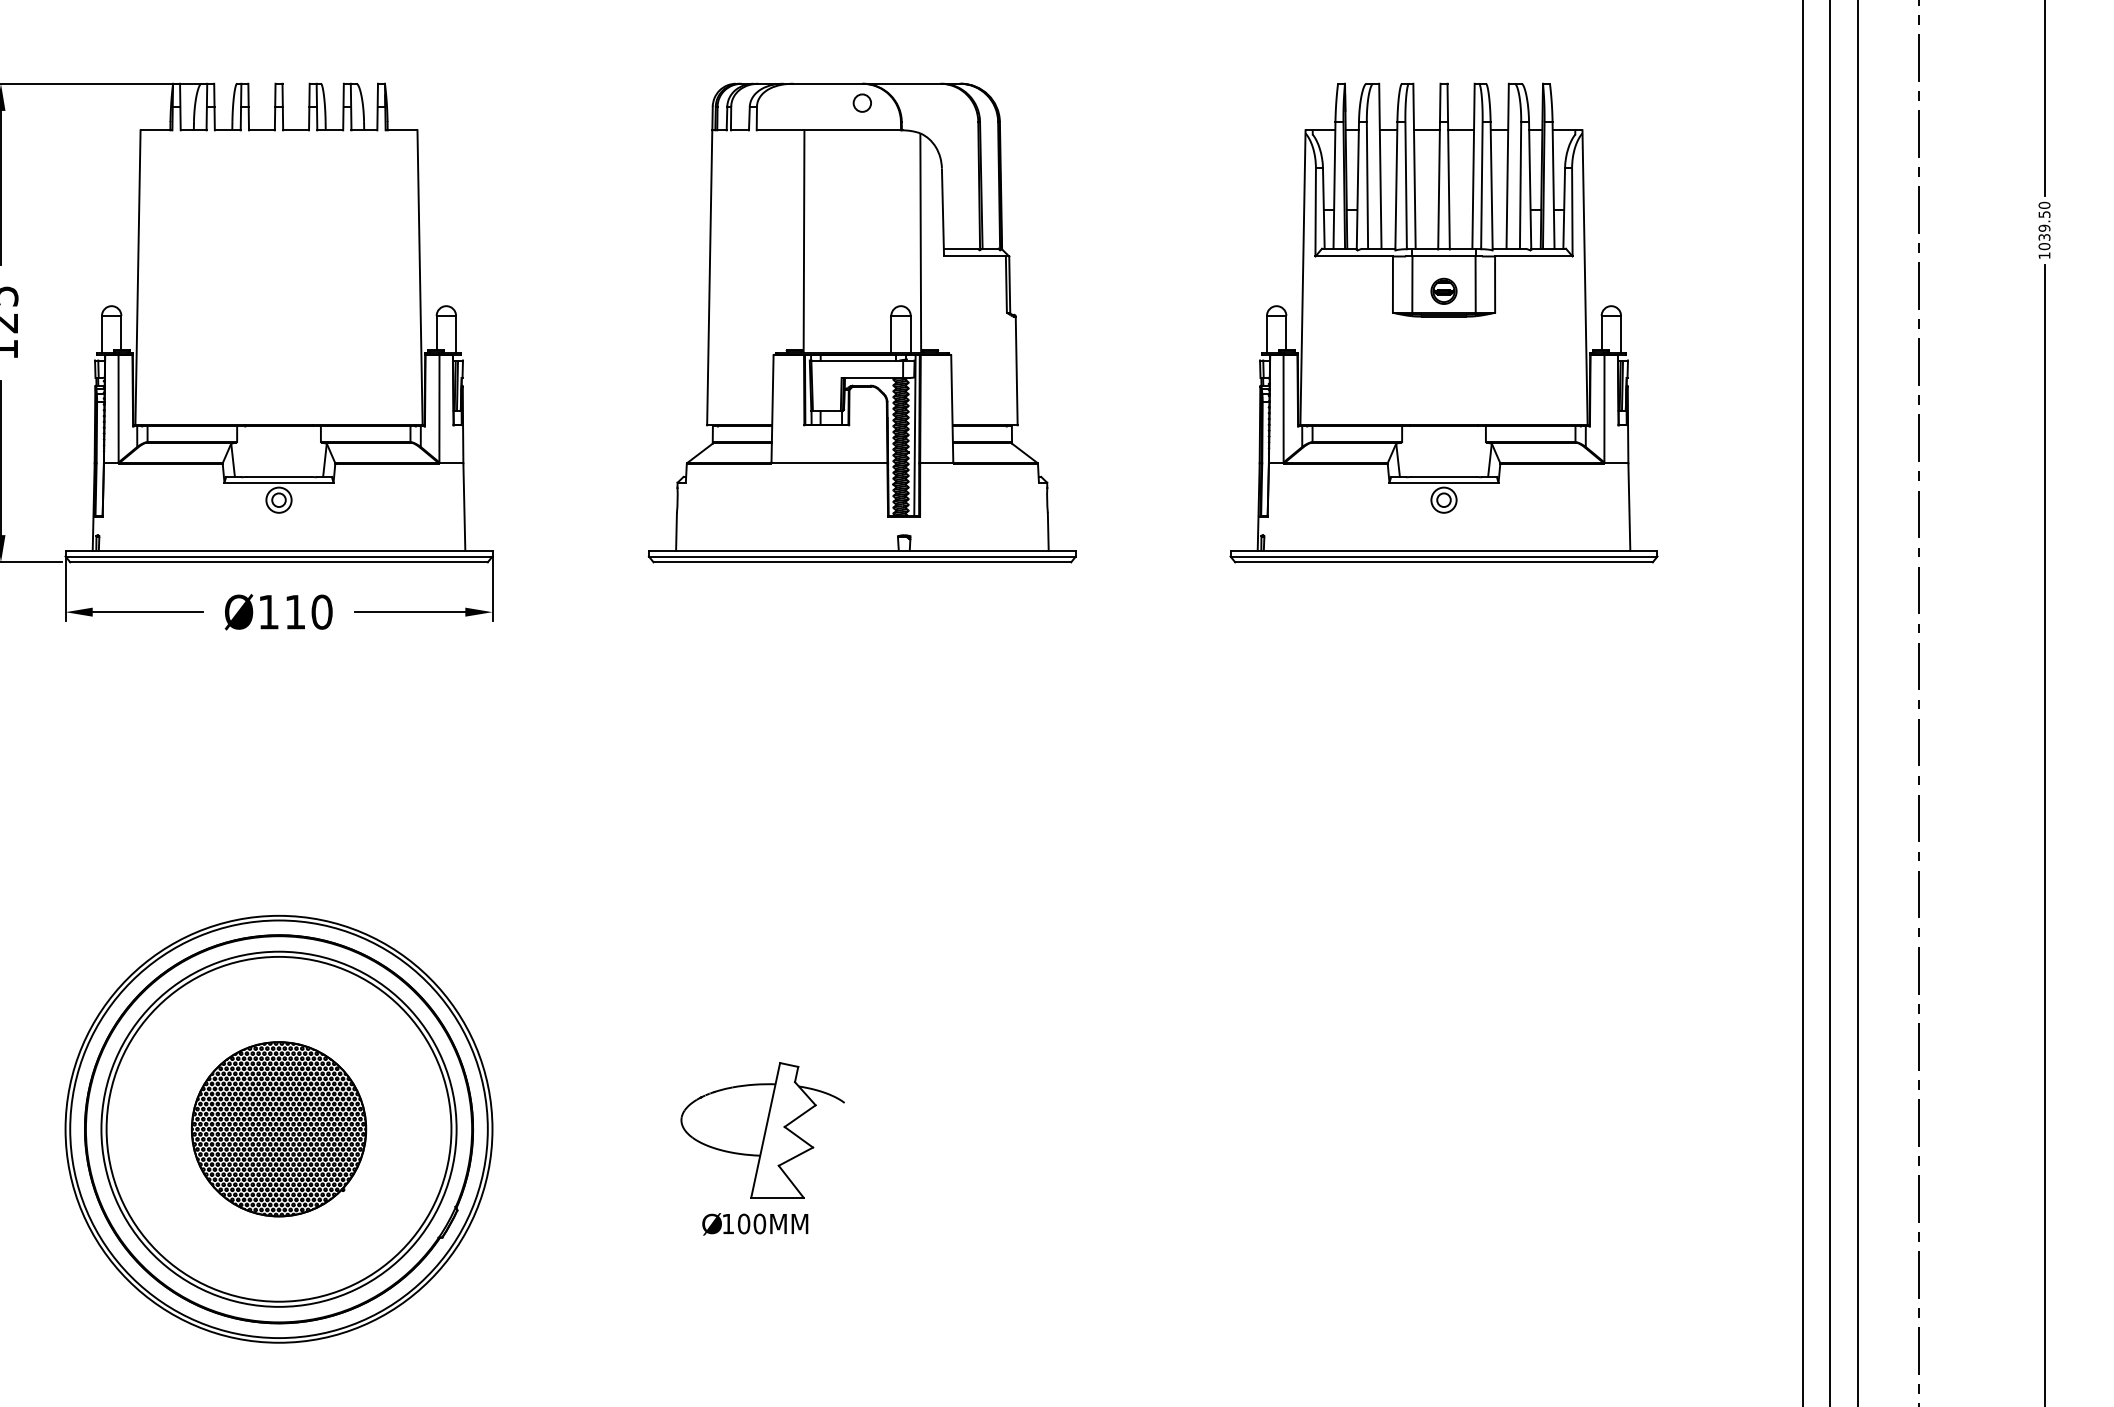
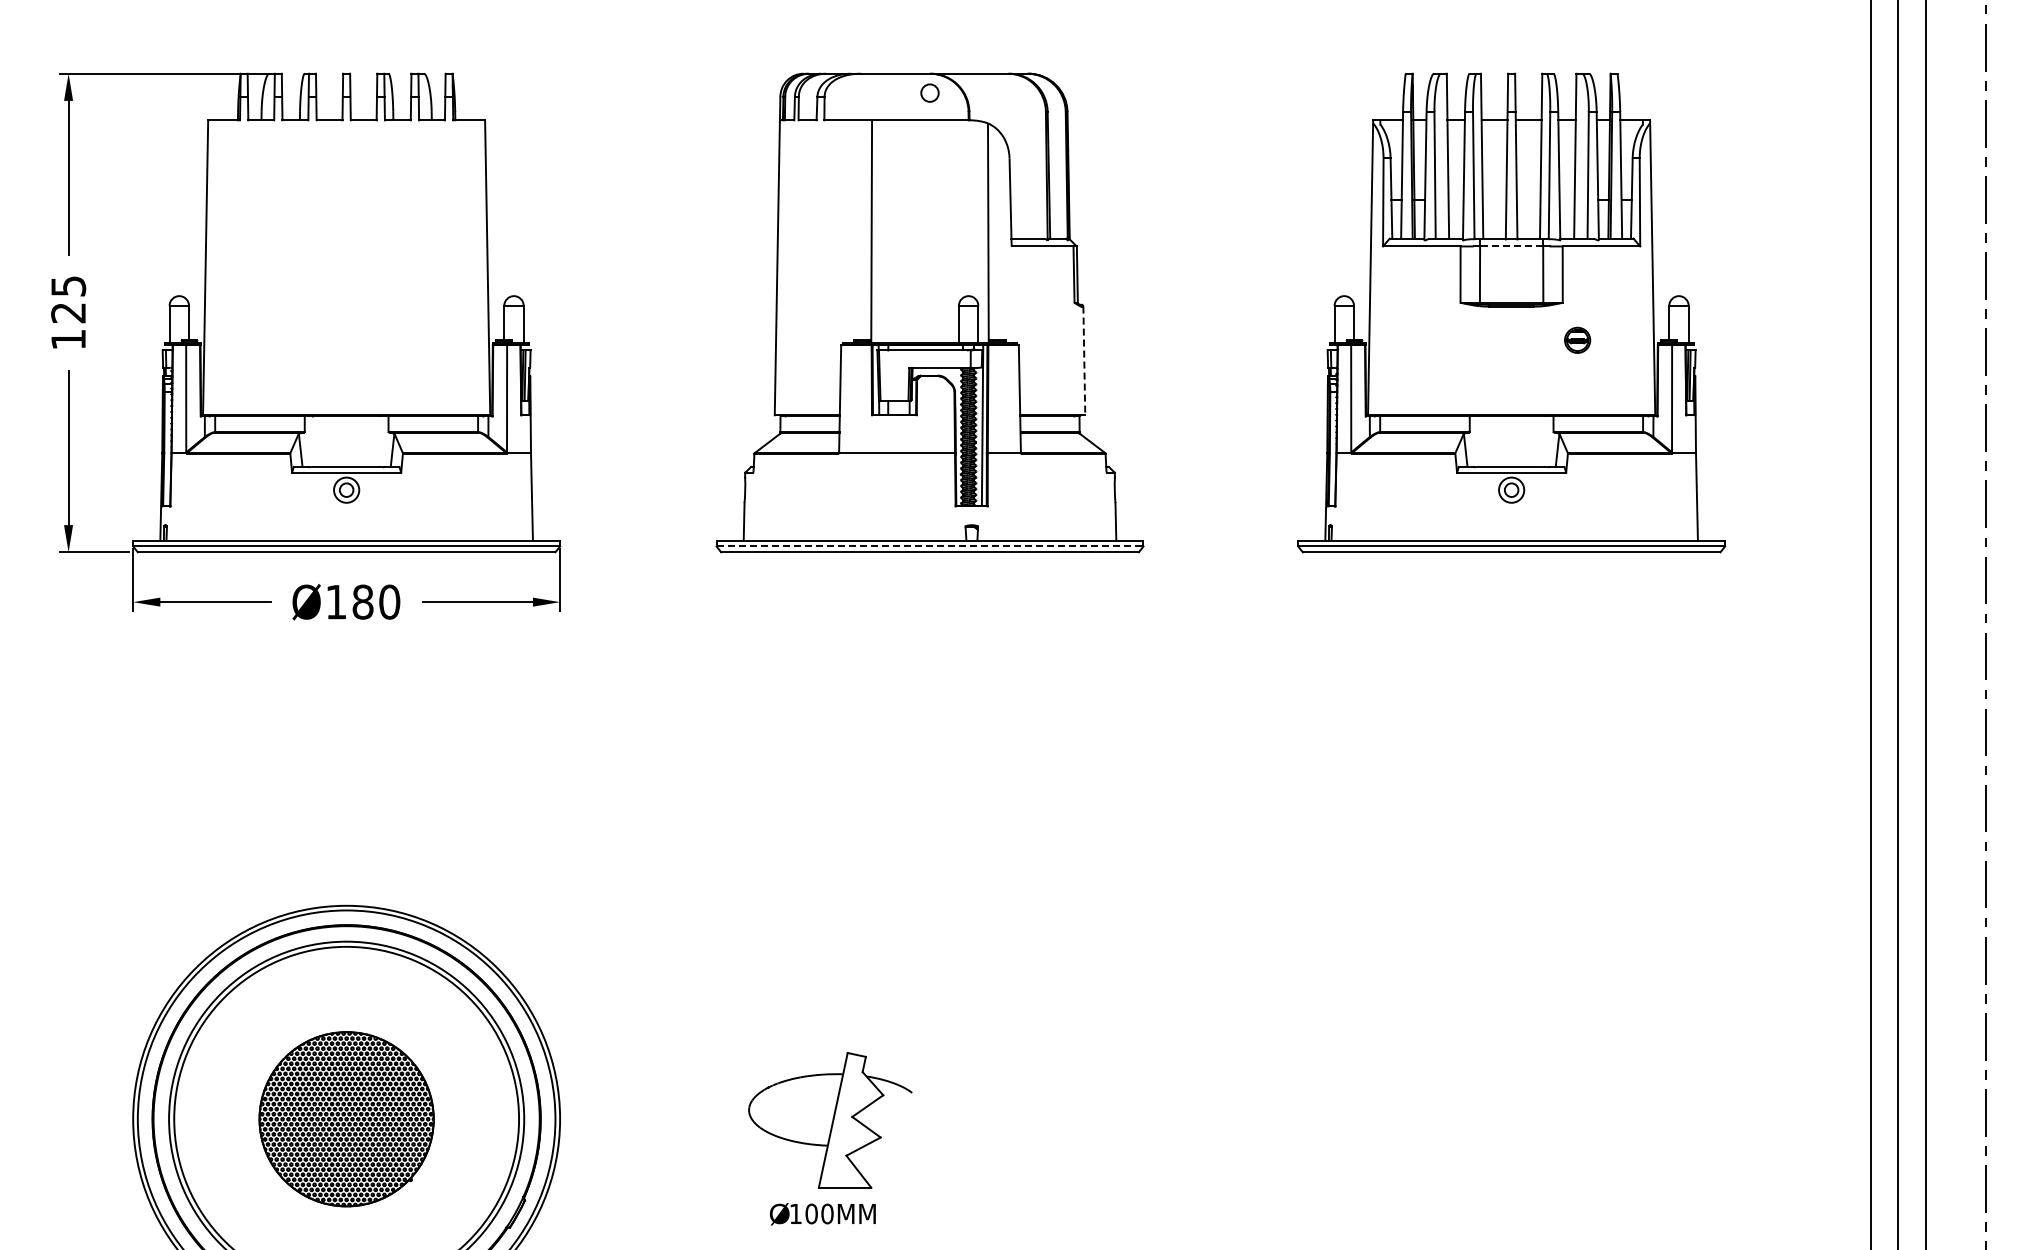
line: (1444, 256) -> (1512, 246), solid -> dashed
part: (1443, 290) -> (1577, 339), moved
line: (1016, 371) -> (1084, 361), solid -> dashed
line: (862, 556) -> (930, 546), solid -> dashed
text: (295, 611) -> (363, 601), Ø110 -> Ø180

